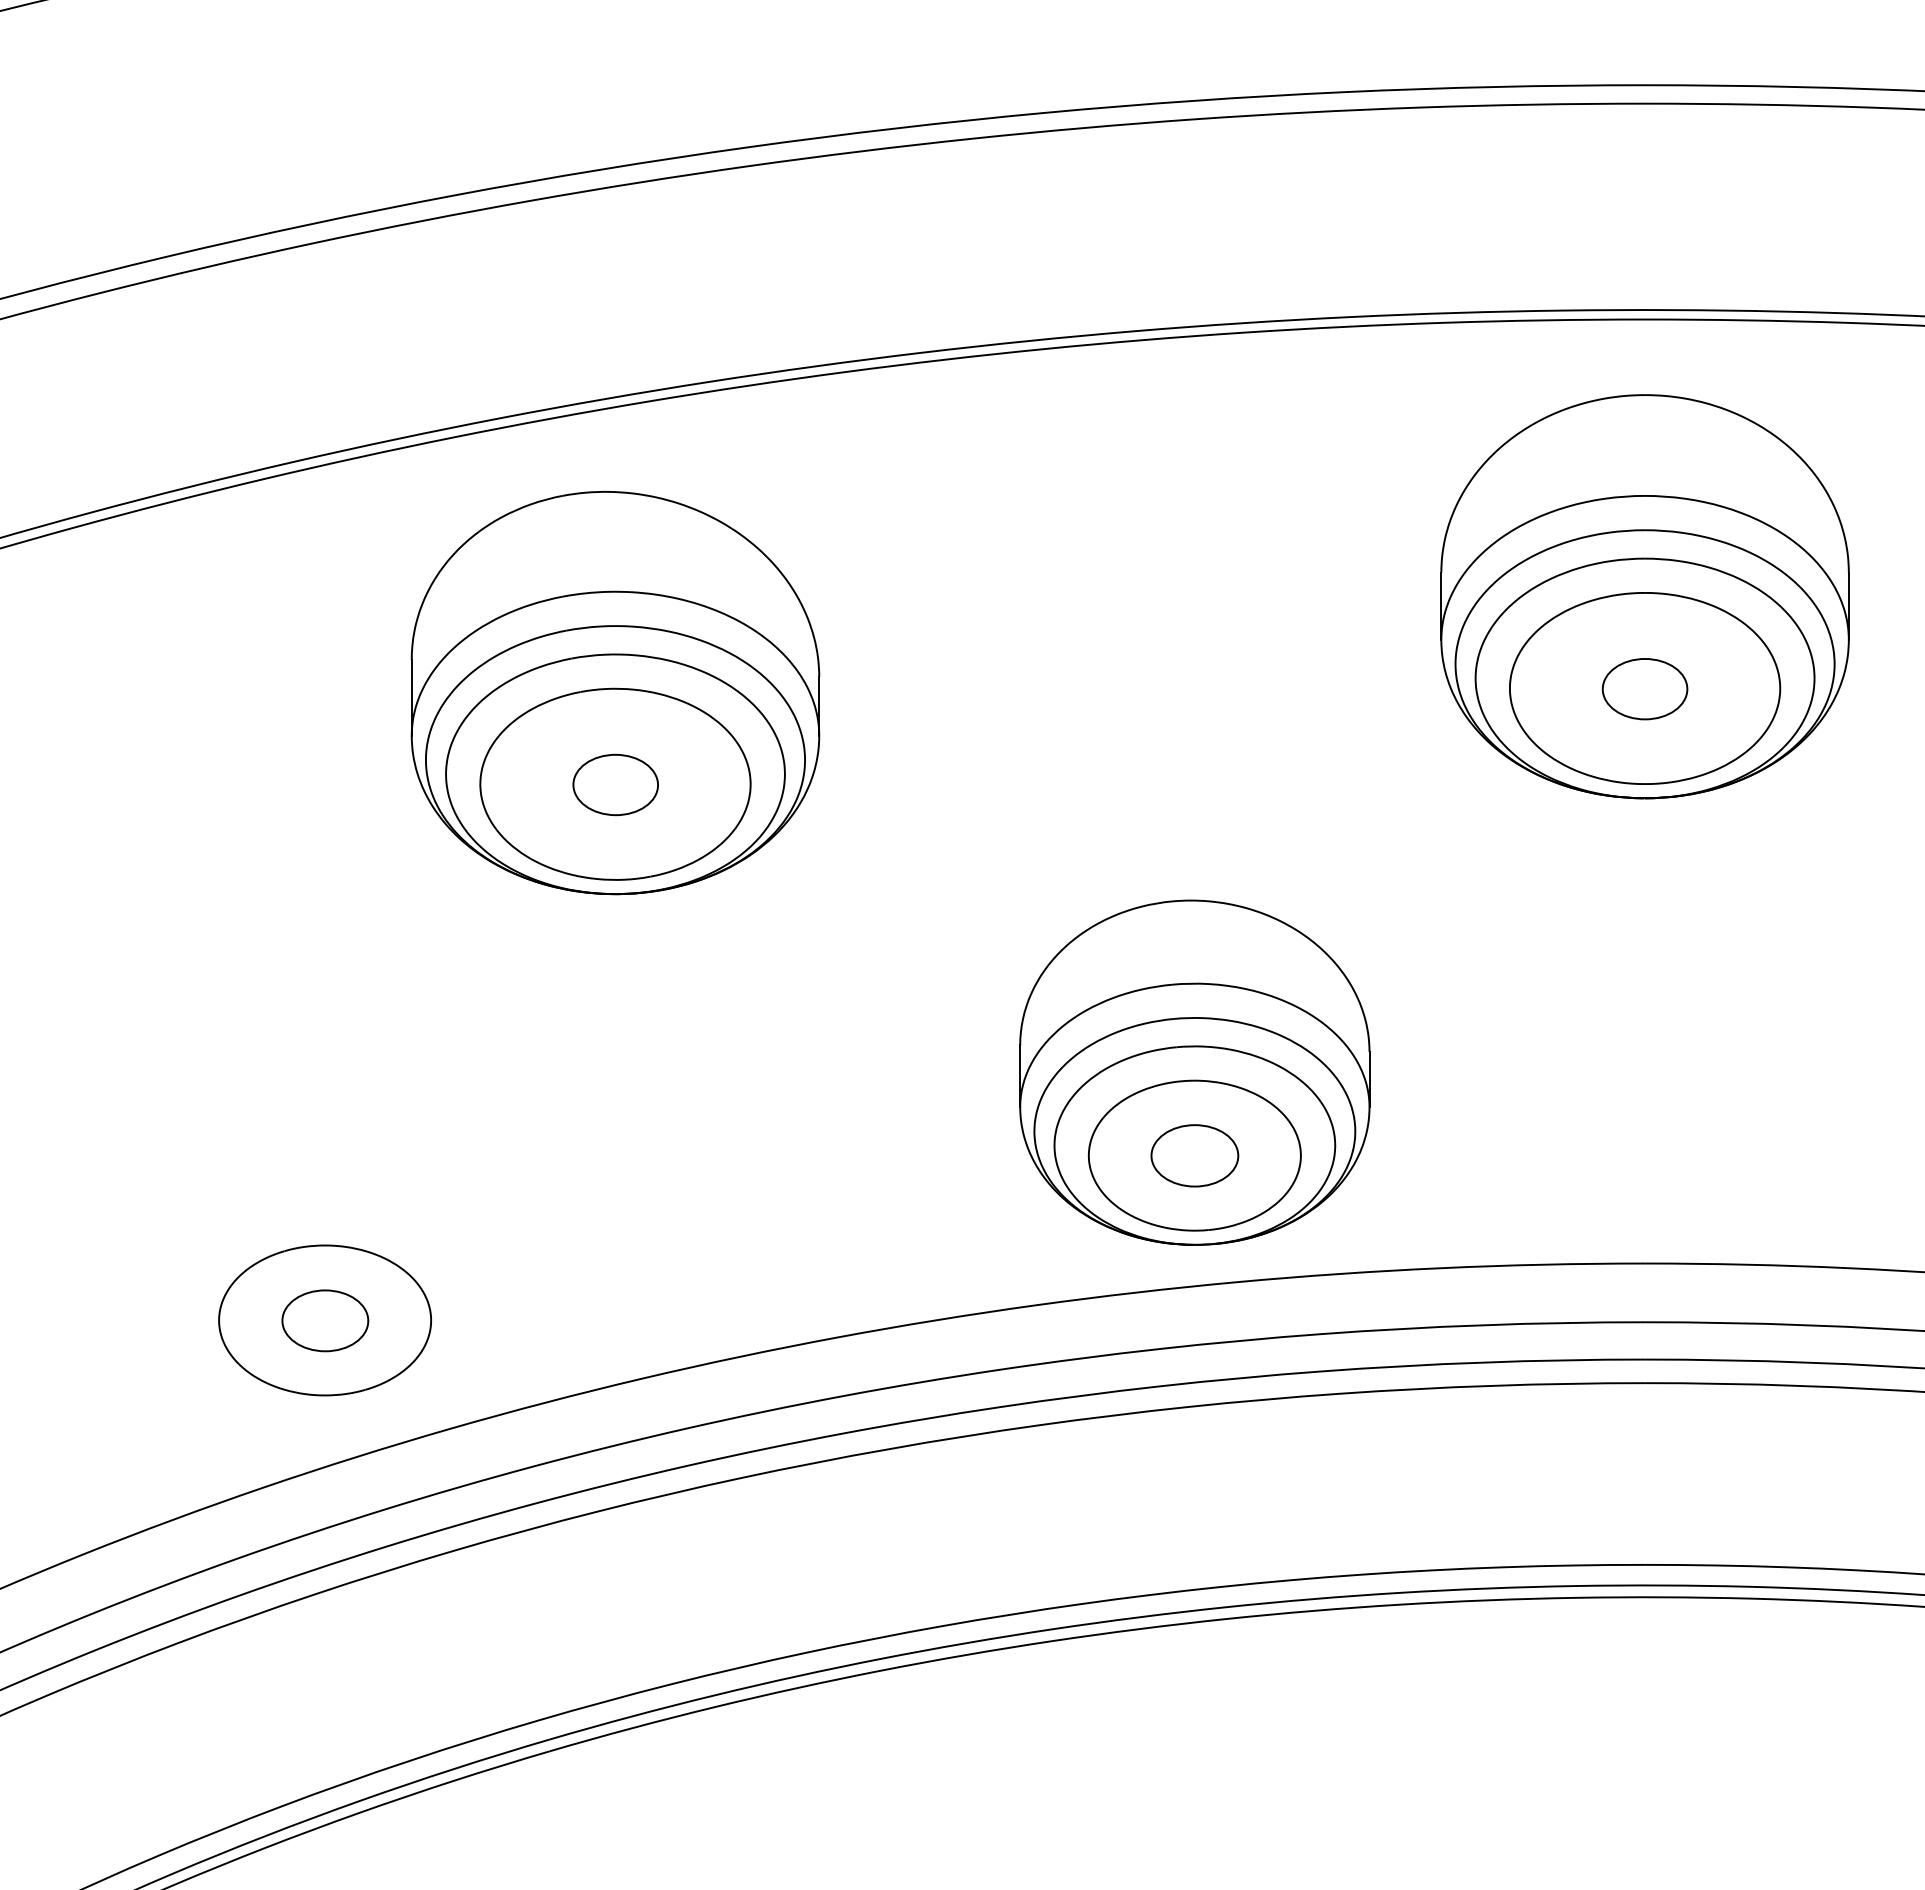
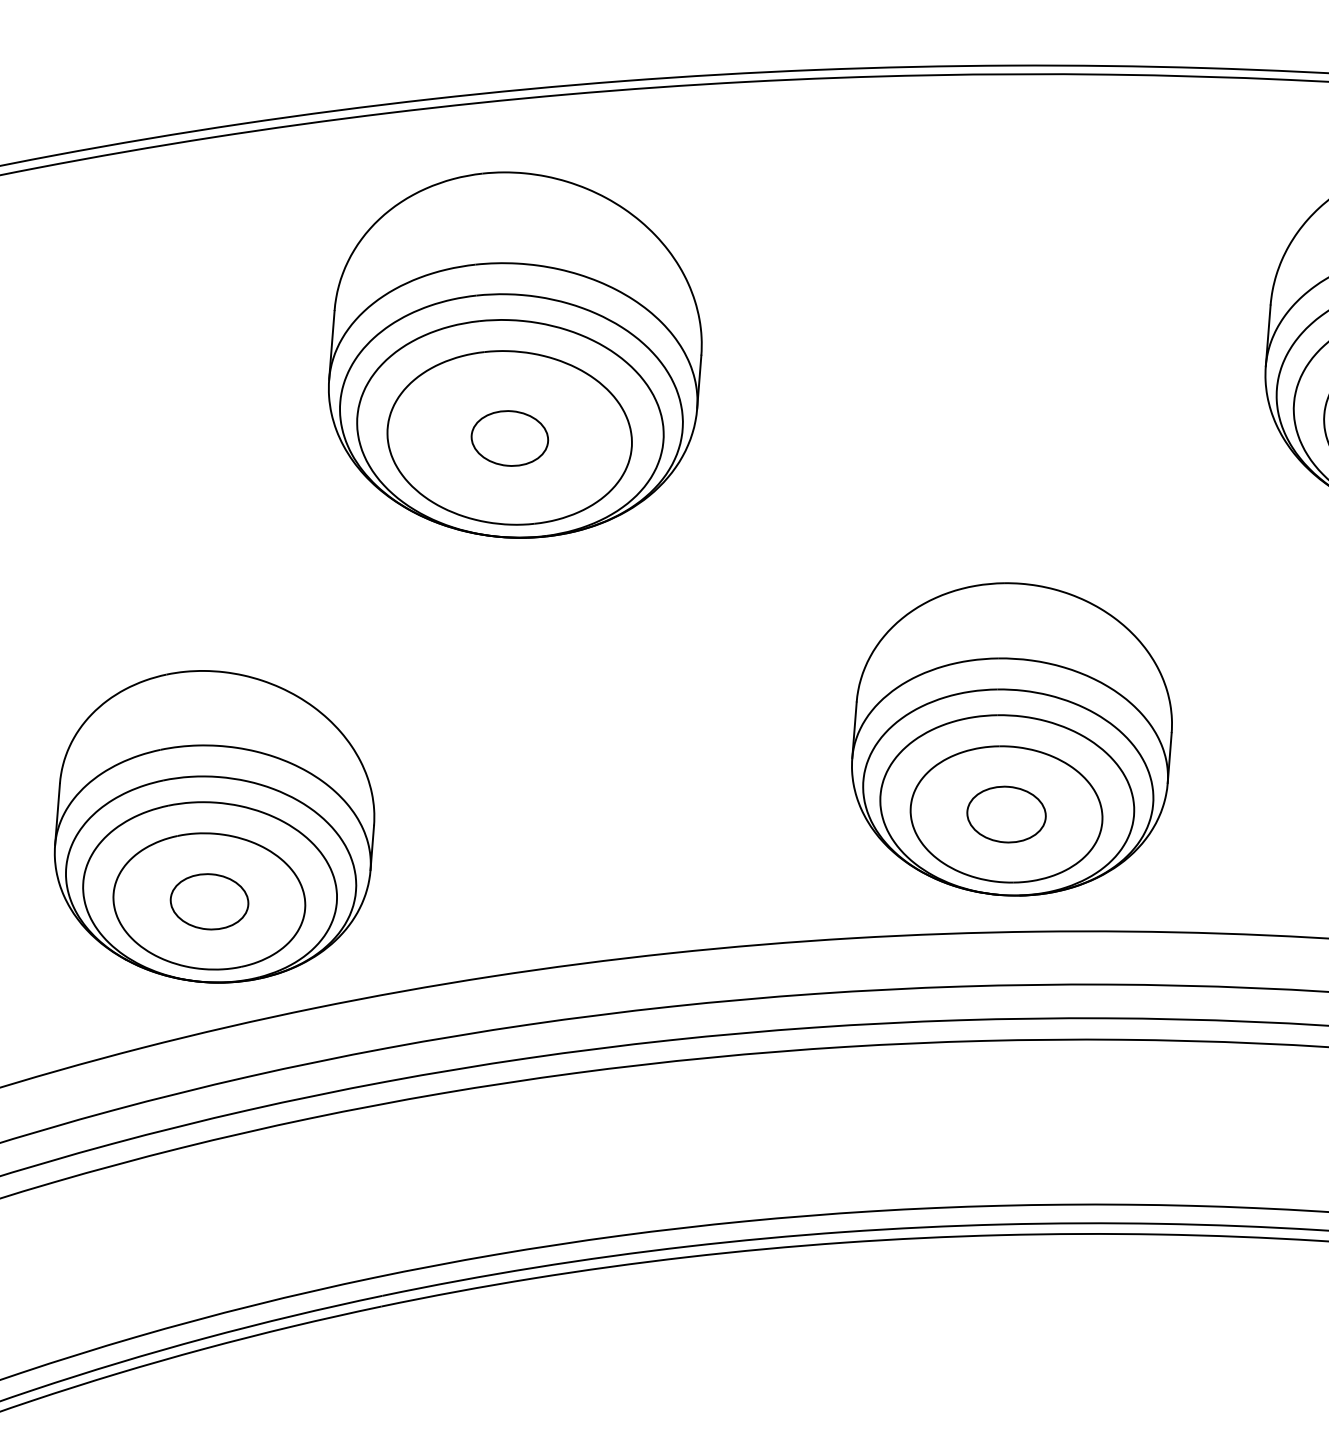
part: (324, 1237) -> (214, 826), added

